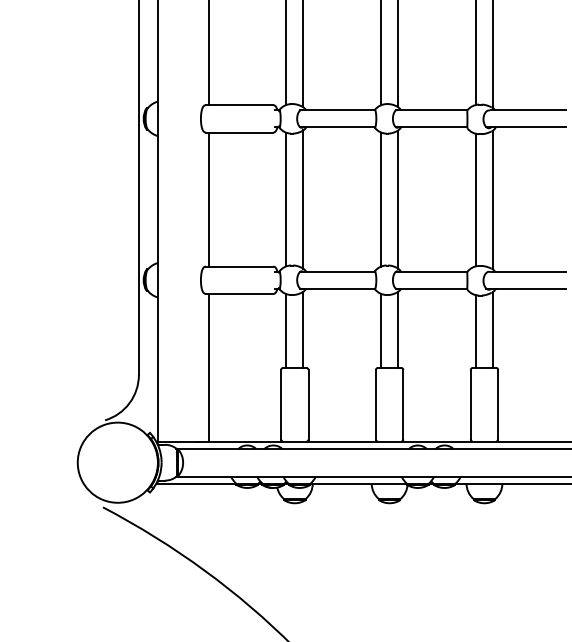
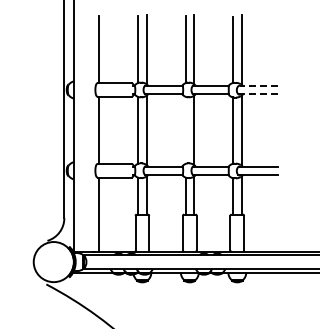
line: (528, 109) -> (259, 85), solid -> dashed
line: (526, 127) -> (258, 94), solid -> dashed
line: (380, 197) -> (185, 129), removed

